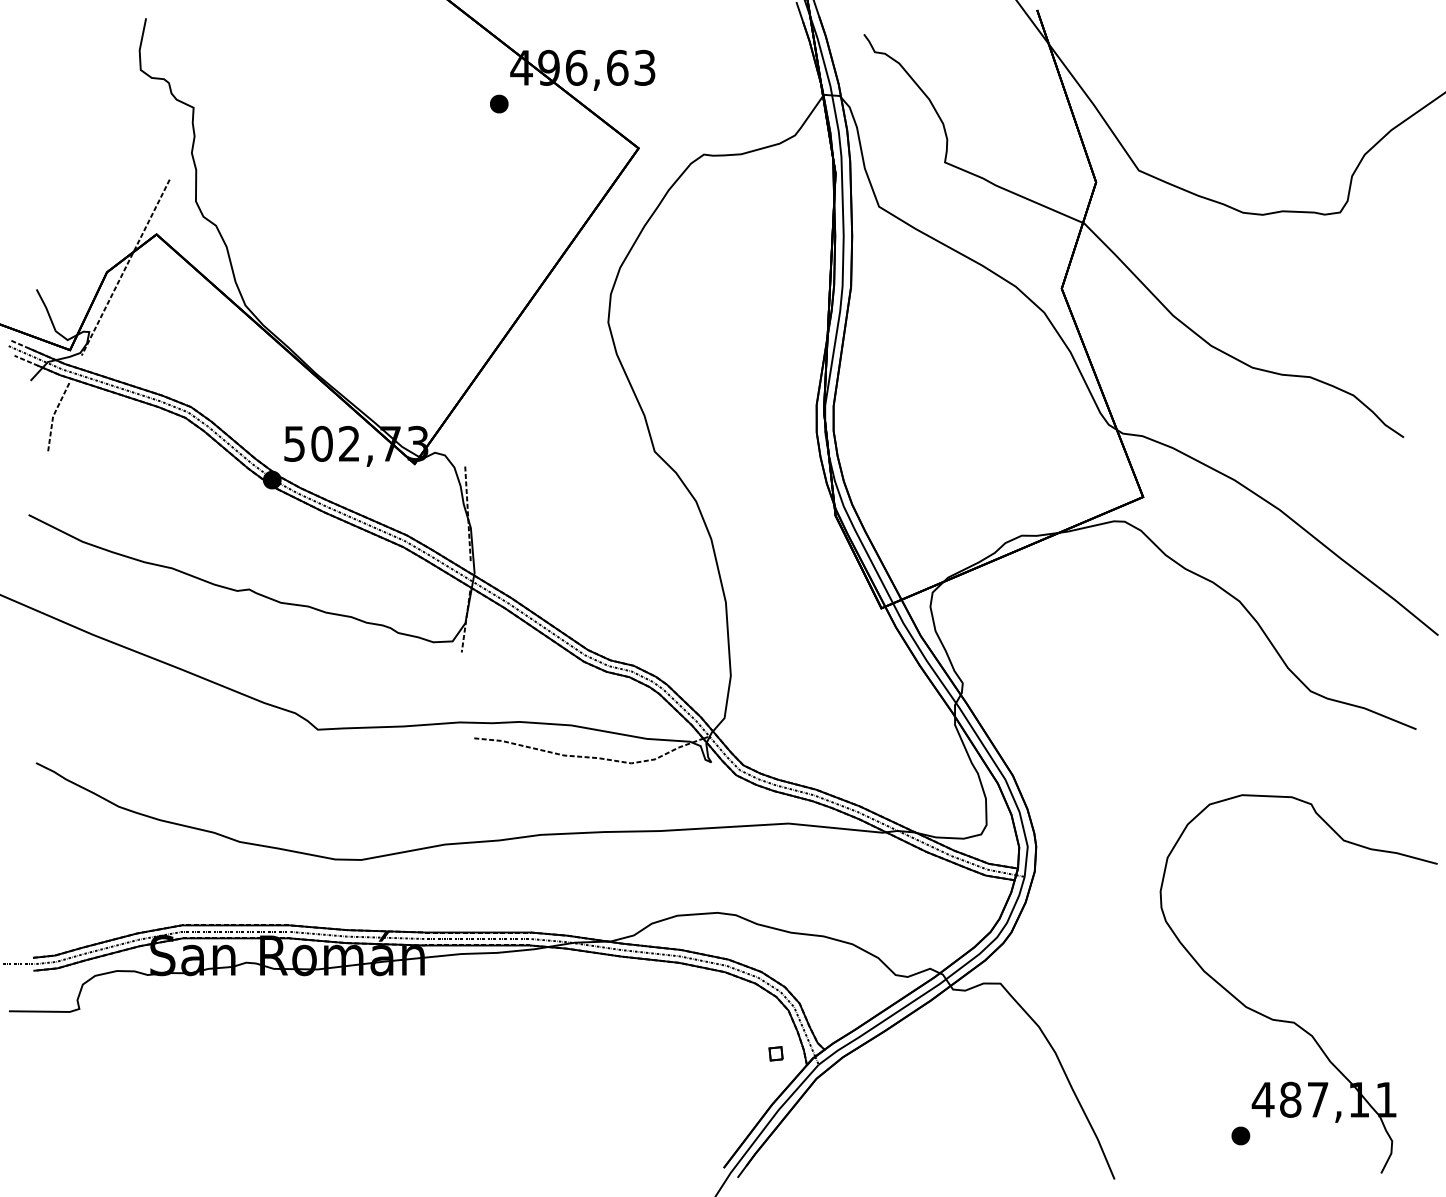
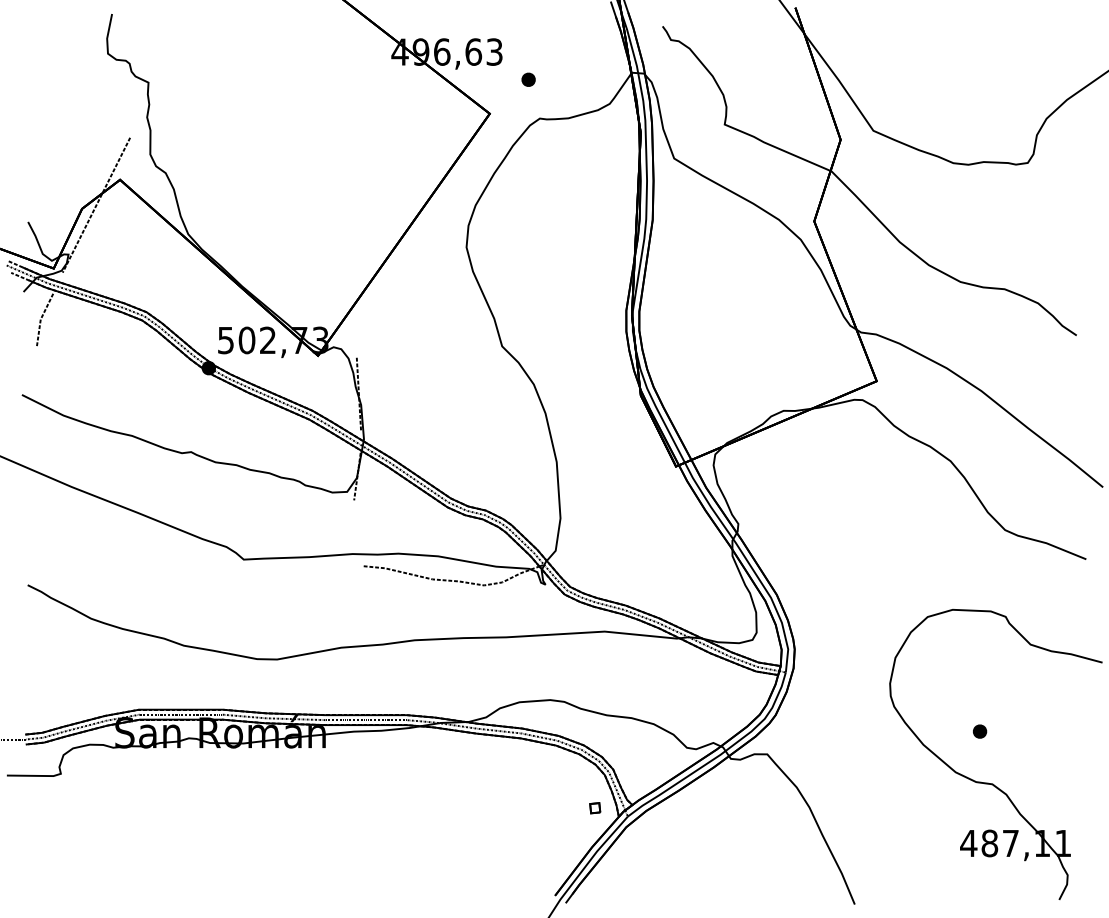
part: (499, 103) -> (528, 79), moved
part: (1240, 1135) -> (979, 731), moved

